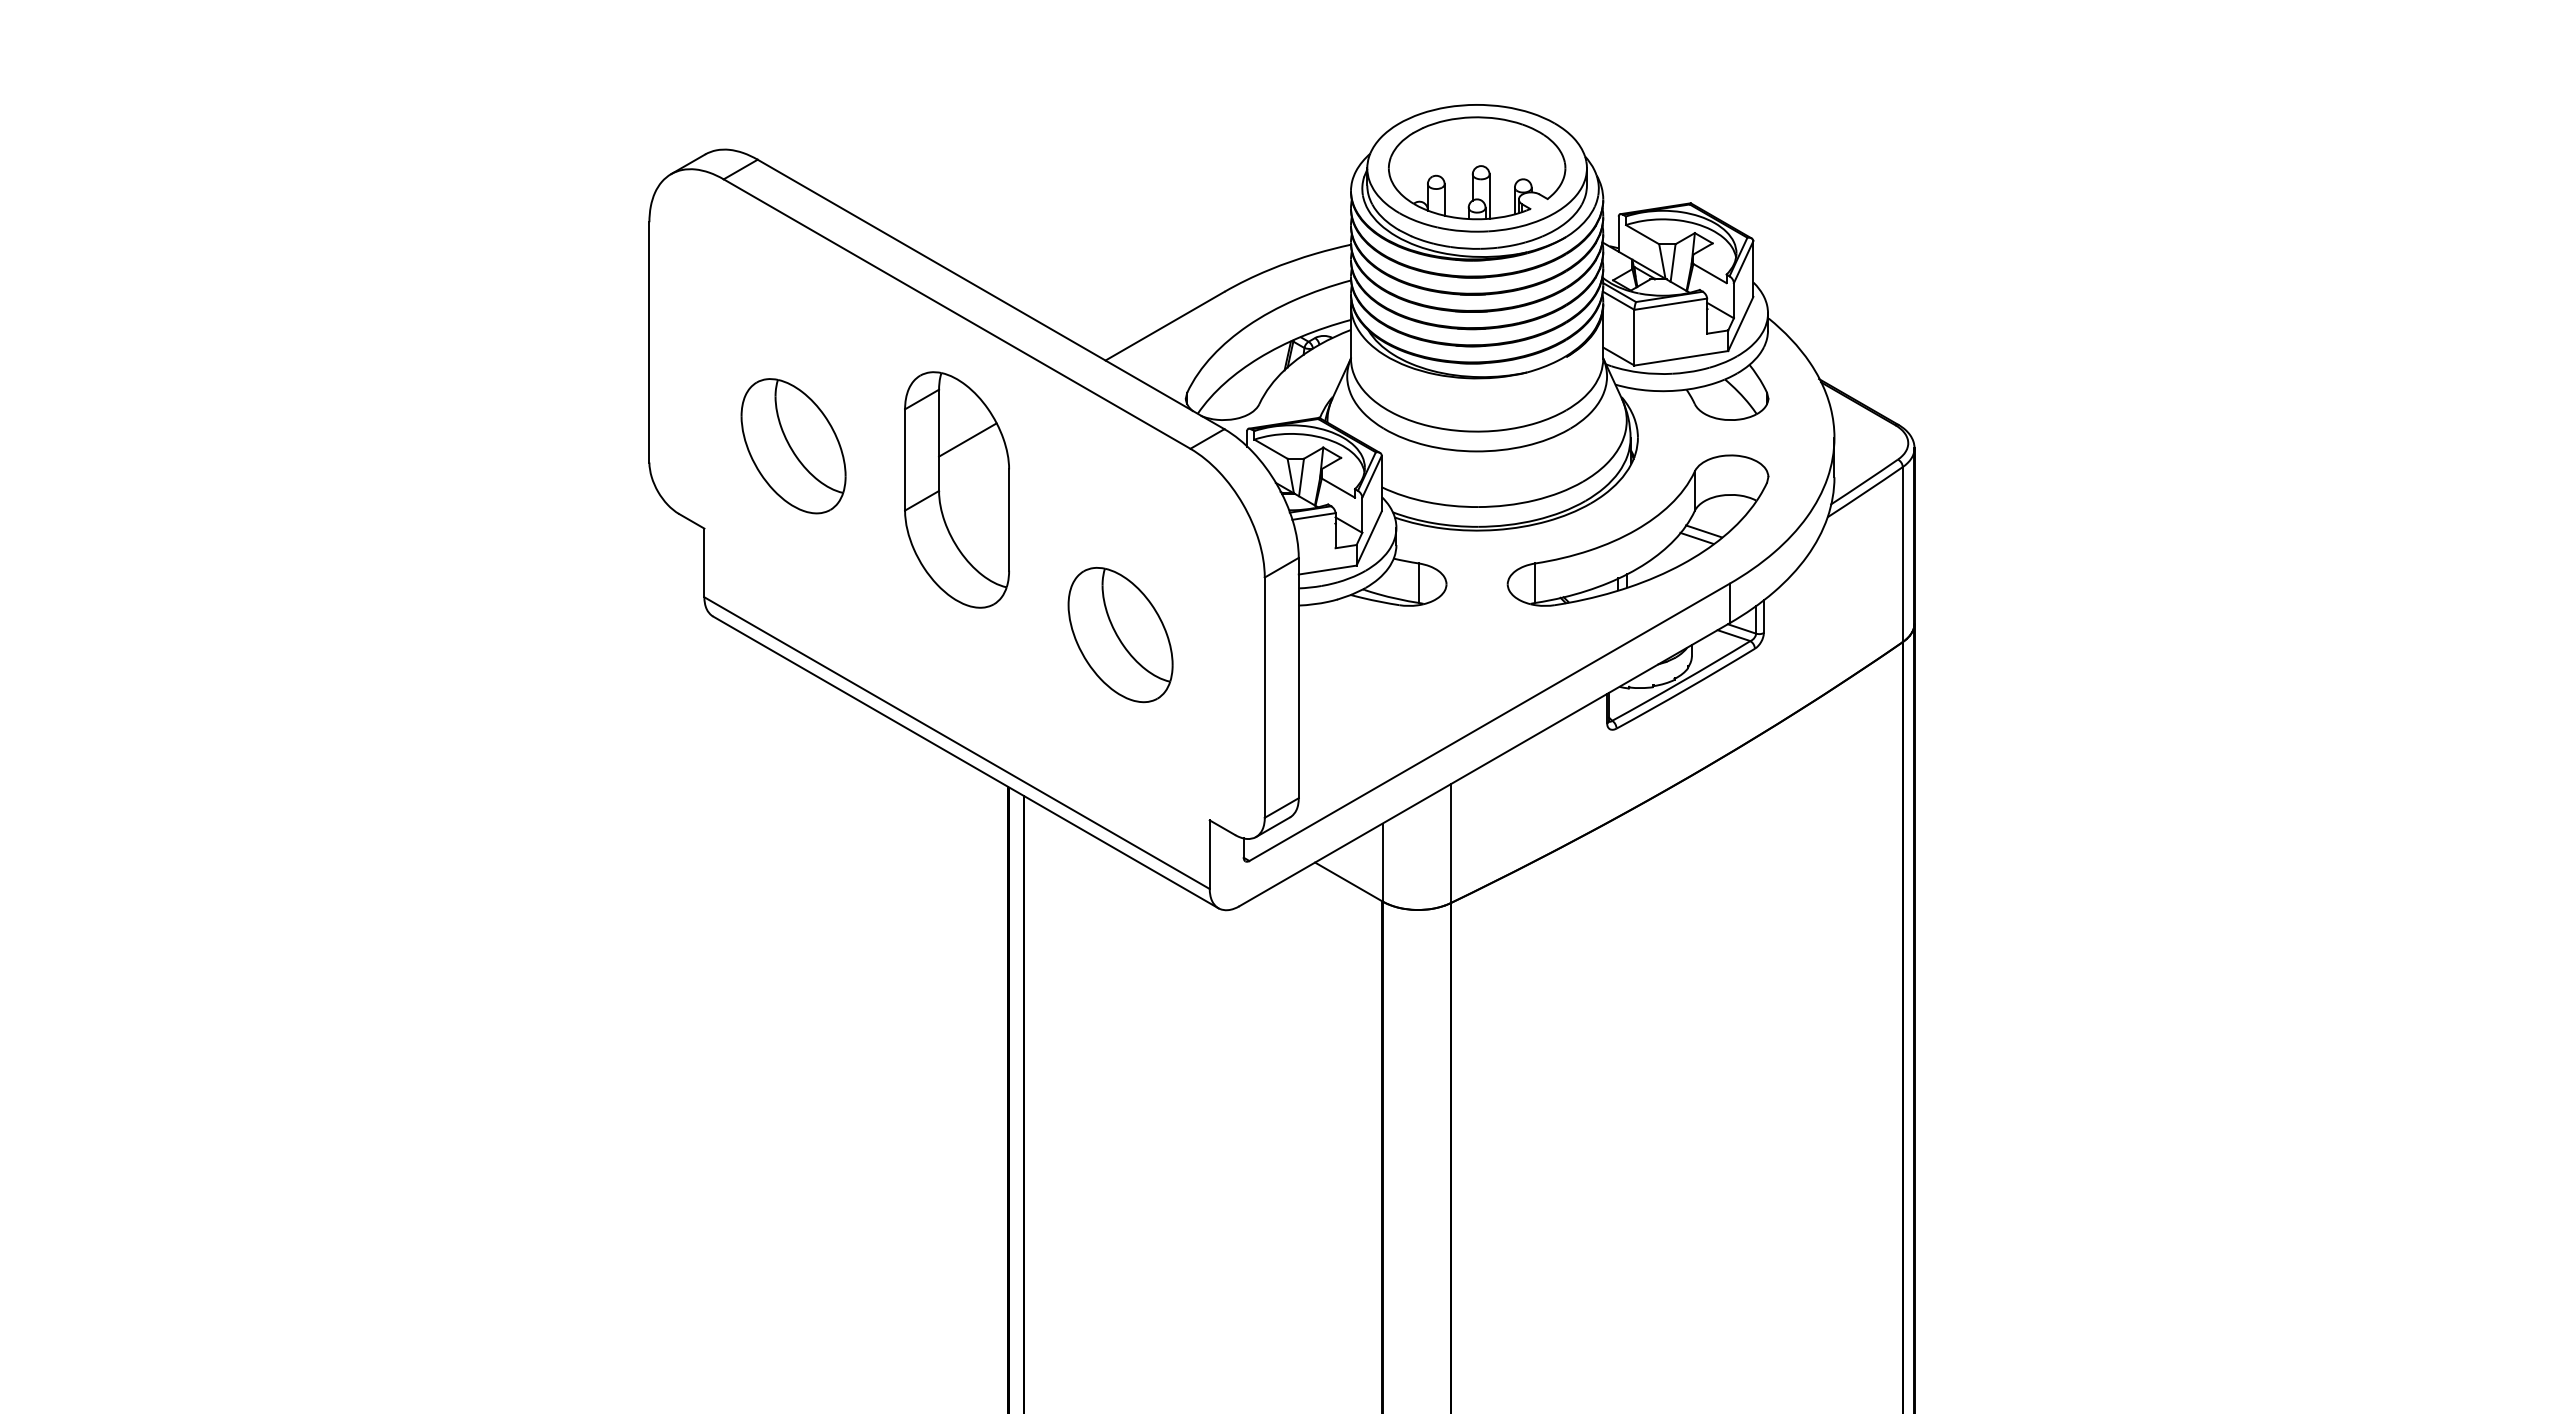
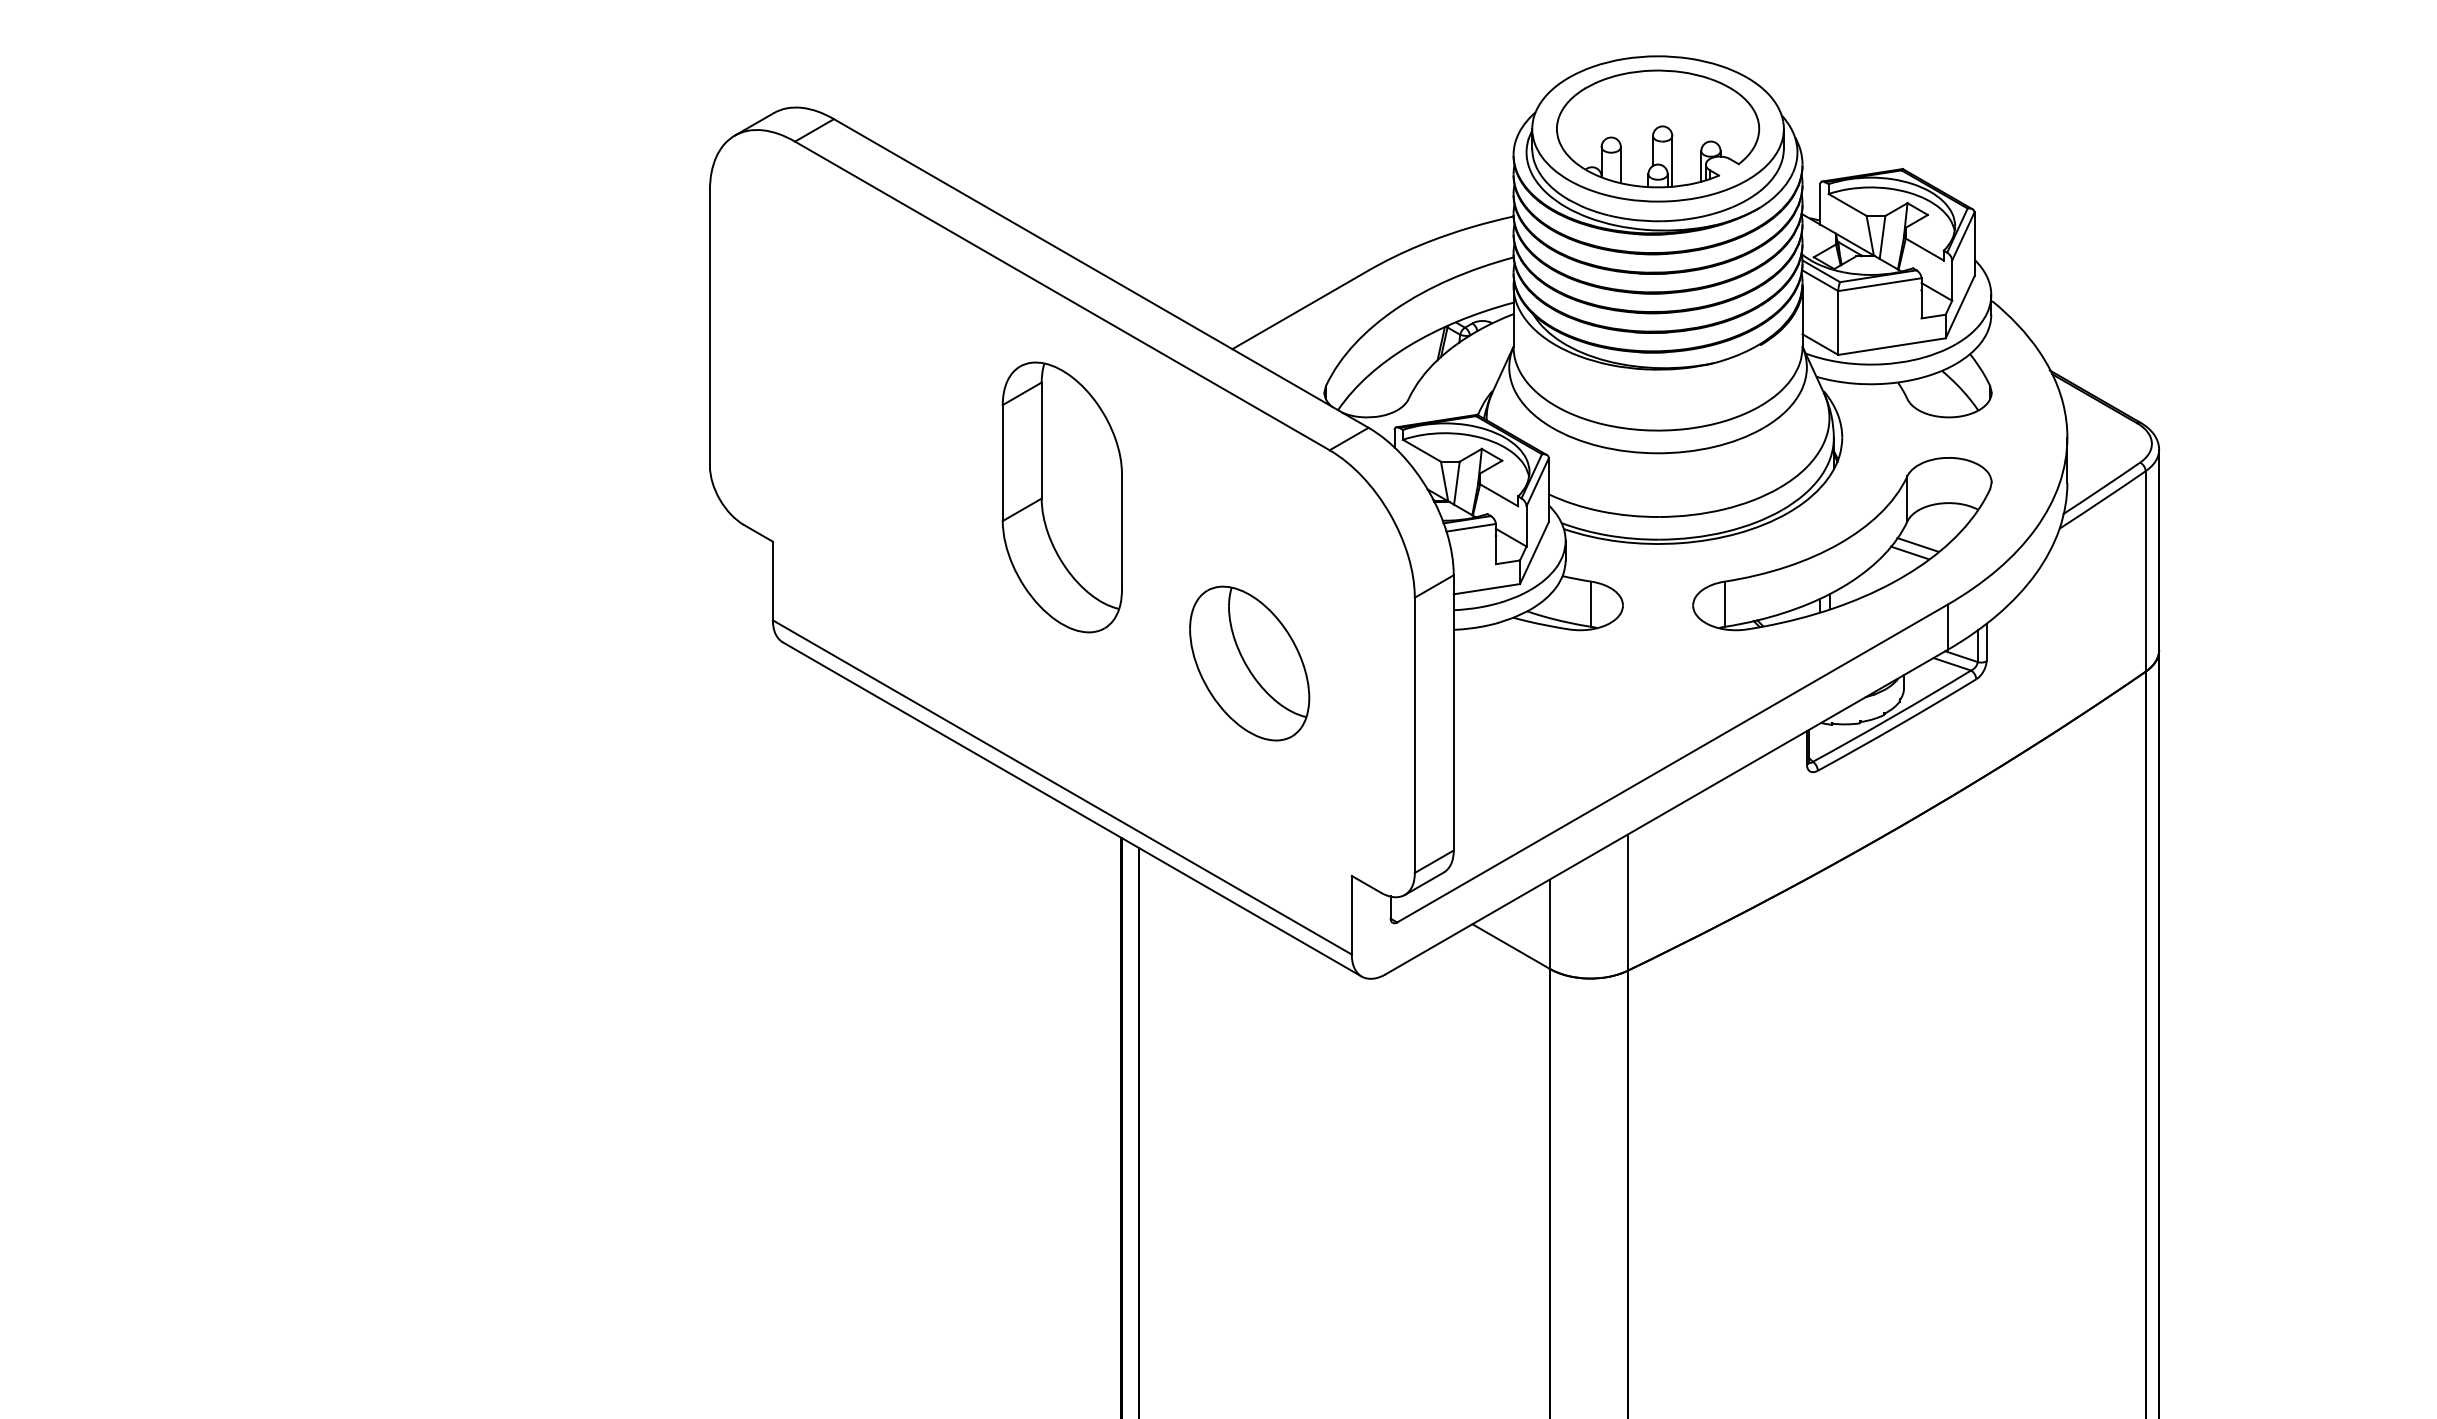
line: (967, 439) -> (1074, 439), removed
part: (793, 446) -> (874, 447), removed

